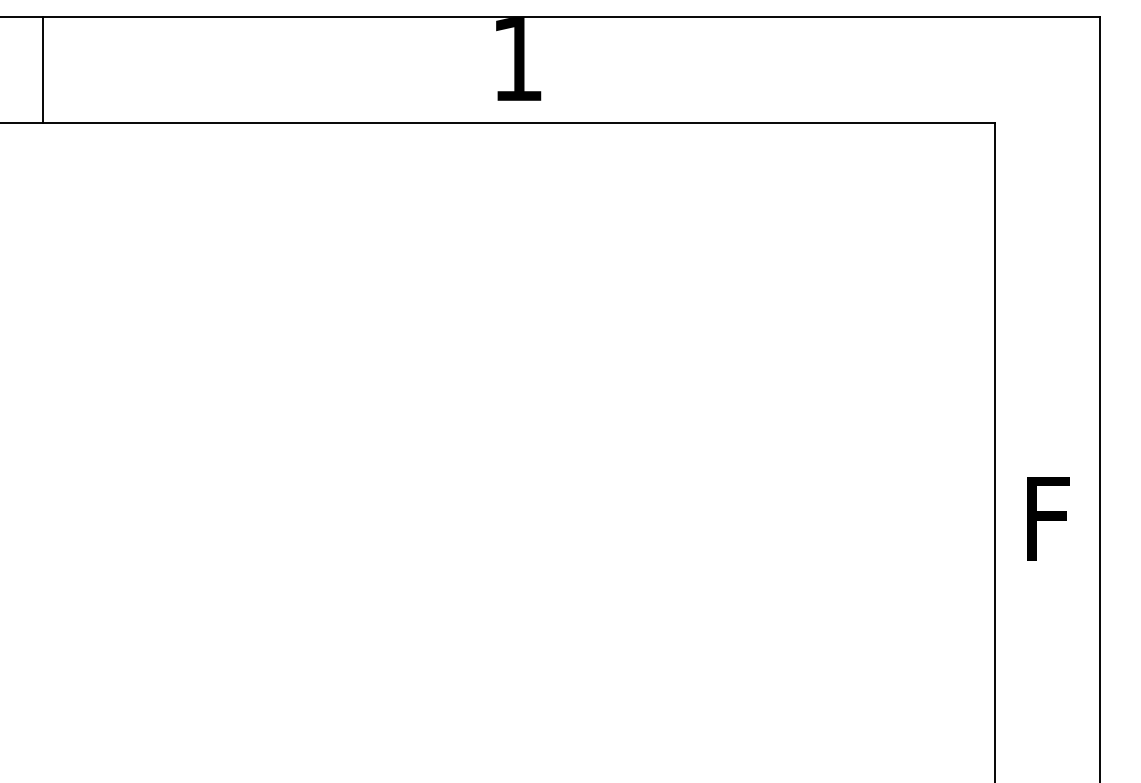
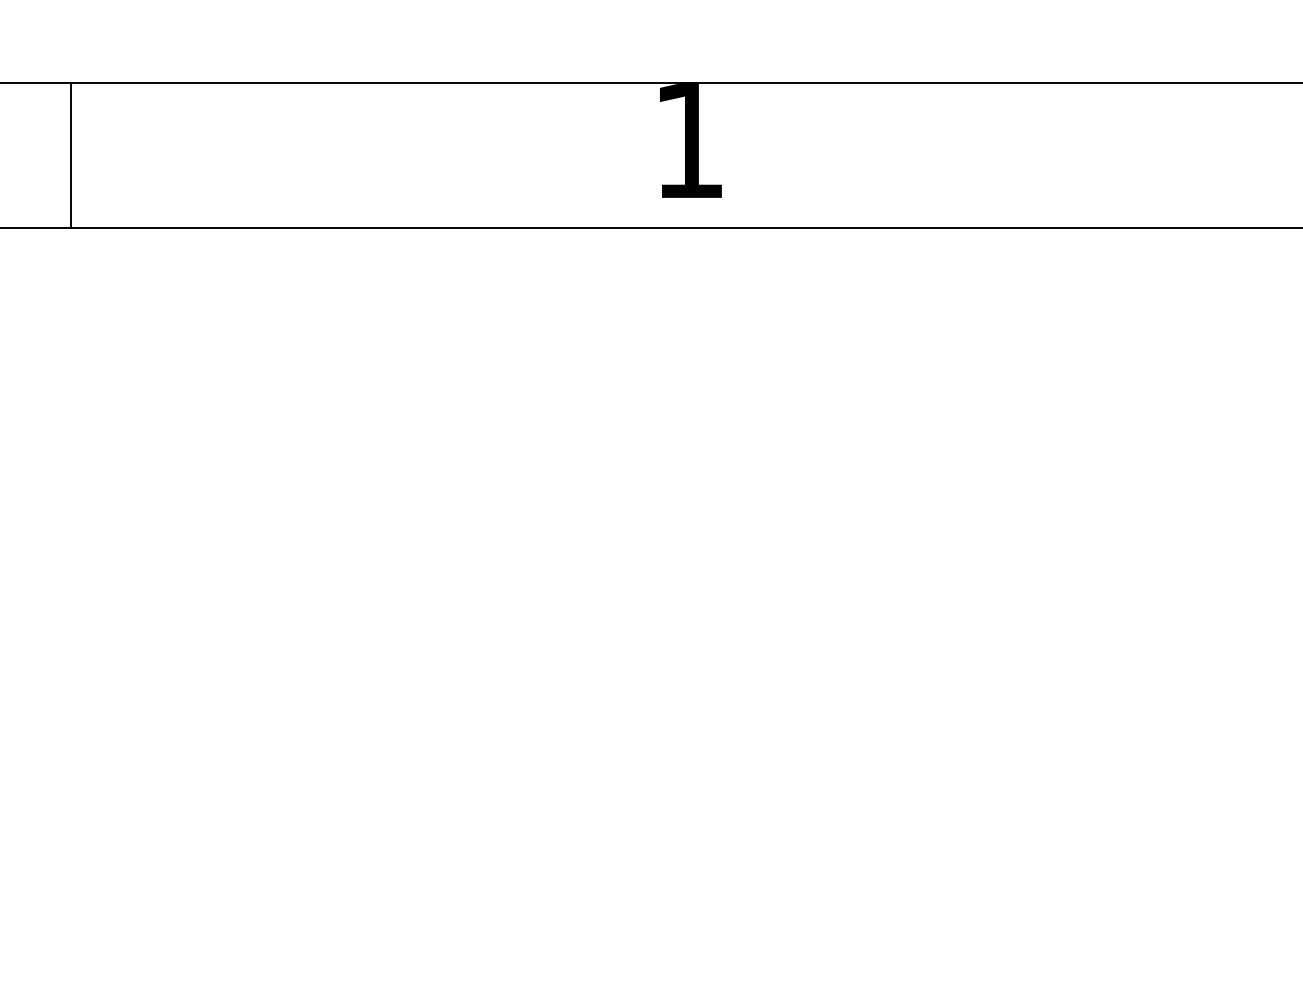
line: (42, 69) -> (71, 154), moved

